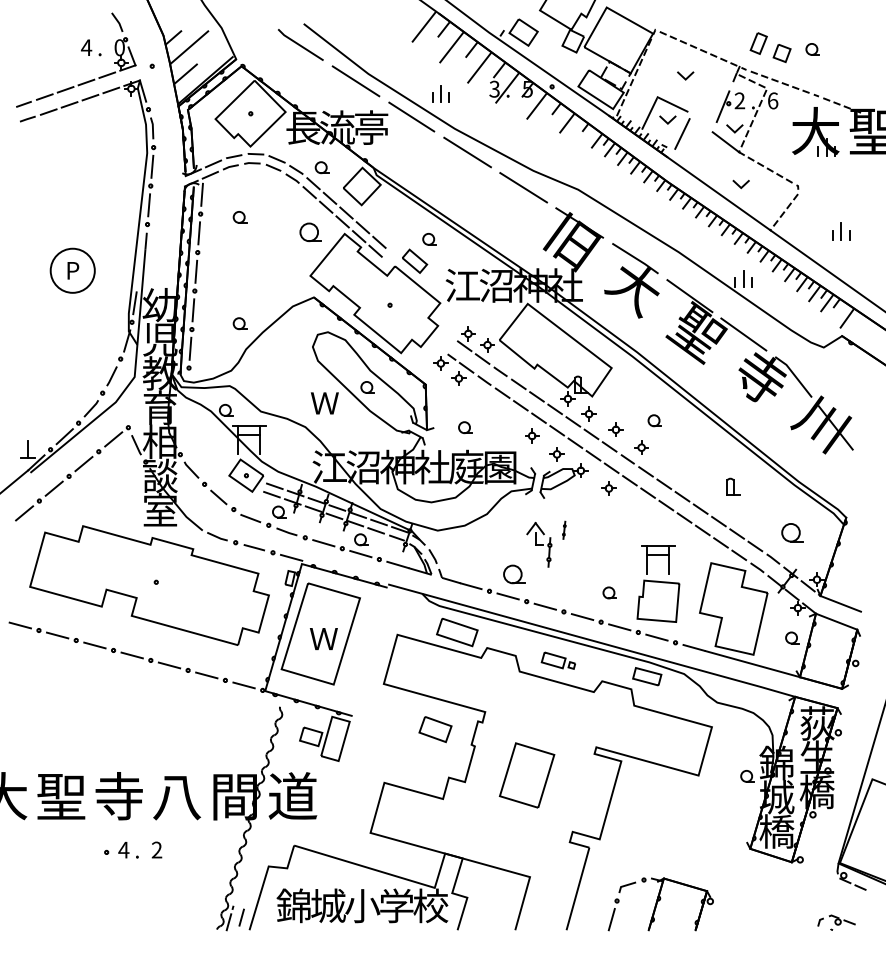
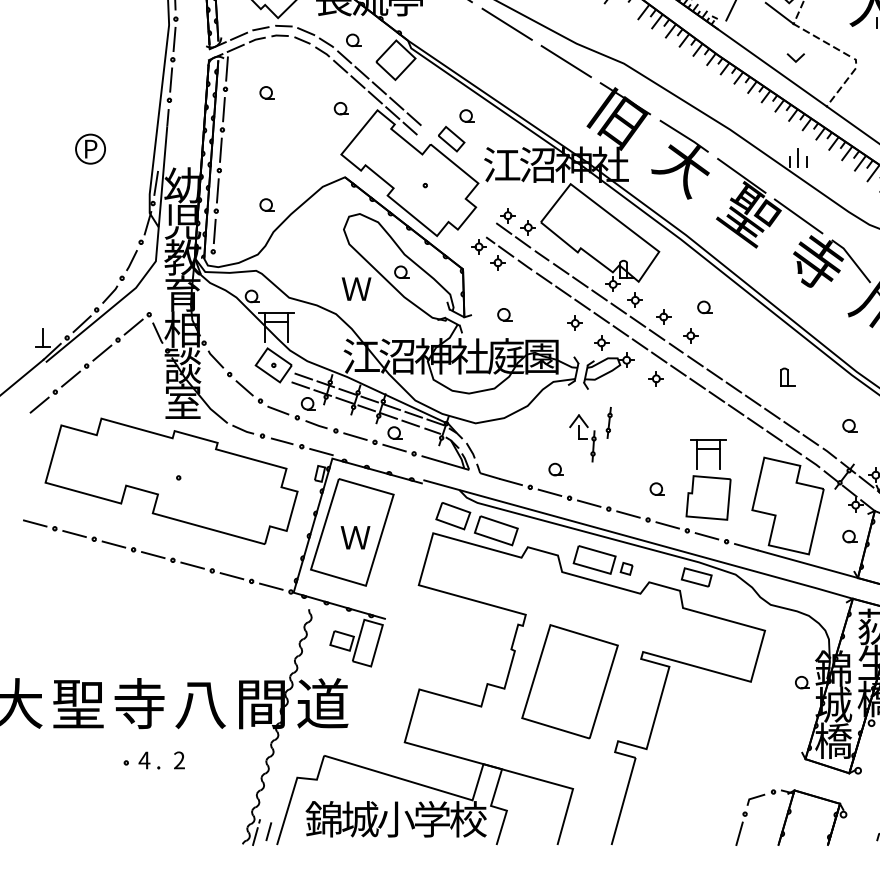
part: (310, 232) -> (341, 108), size x0.62
circle: (72, 270) -> (90, 148), size x0.62
part: (564, 530) -> (609, 423), size x1.67
part: (792, 532) -> (850, 425), size x0.62
part: (513, 574) -> (555, 469), size x0.62
part: (558, 660) -> (603, 560), size x1.67
part: (435, 729) -> (453, 516), moved
part: (526, 775) -> (569, 681), size x1.67
part: (660, 904) -> (790, 817), moved

